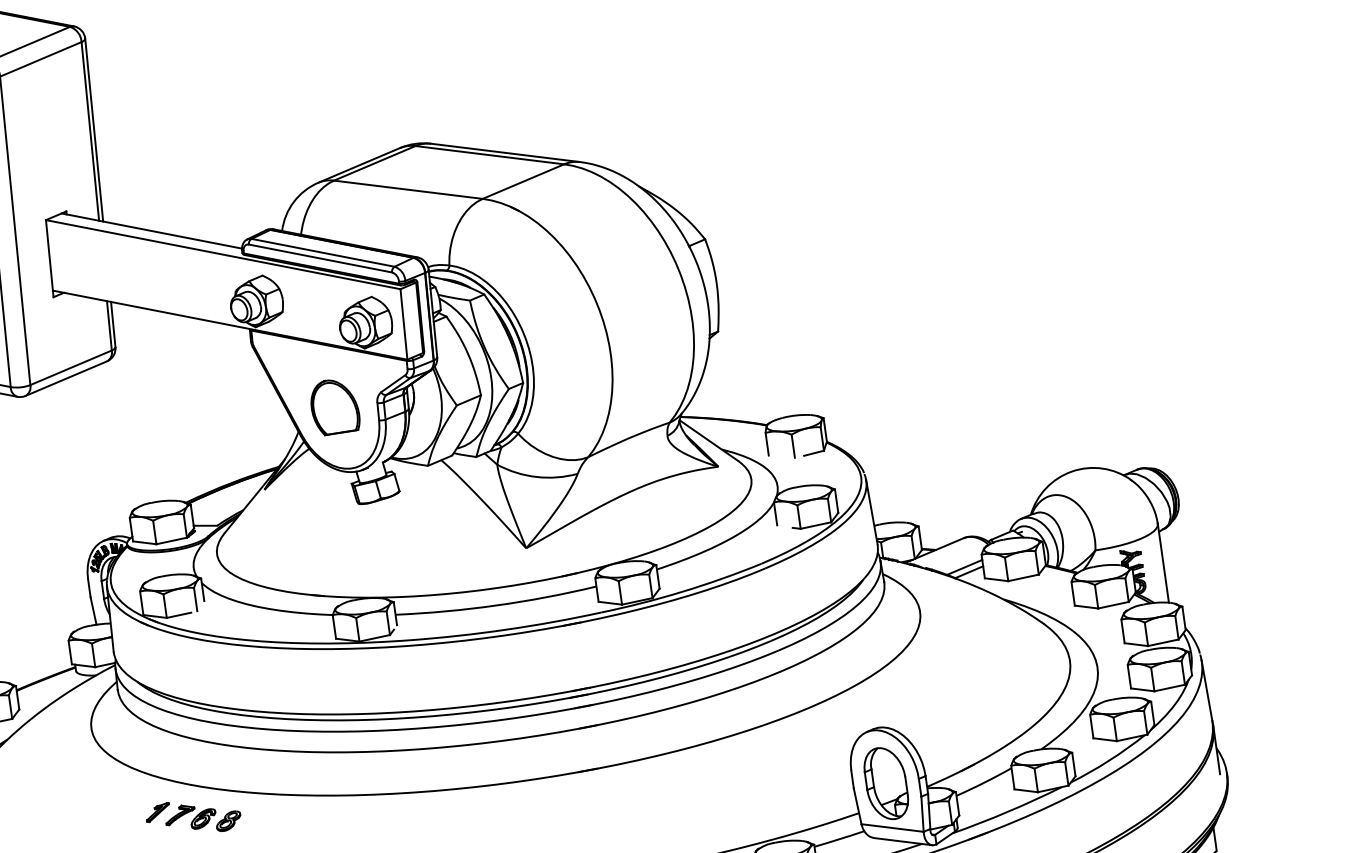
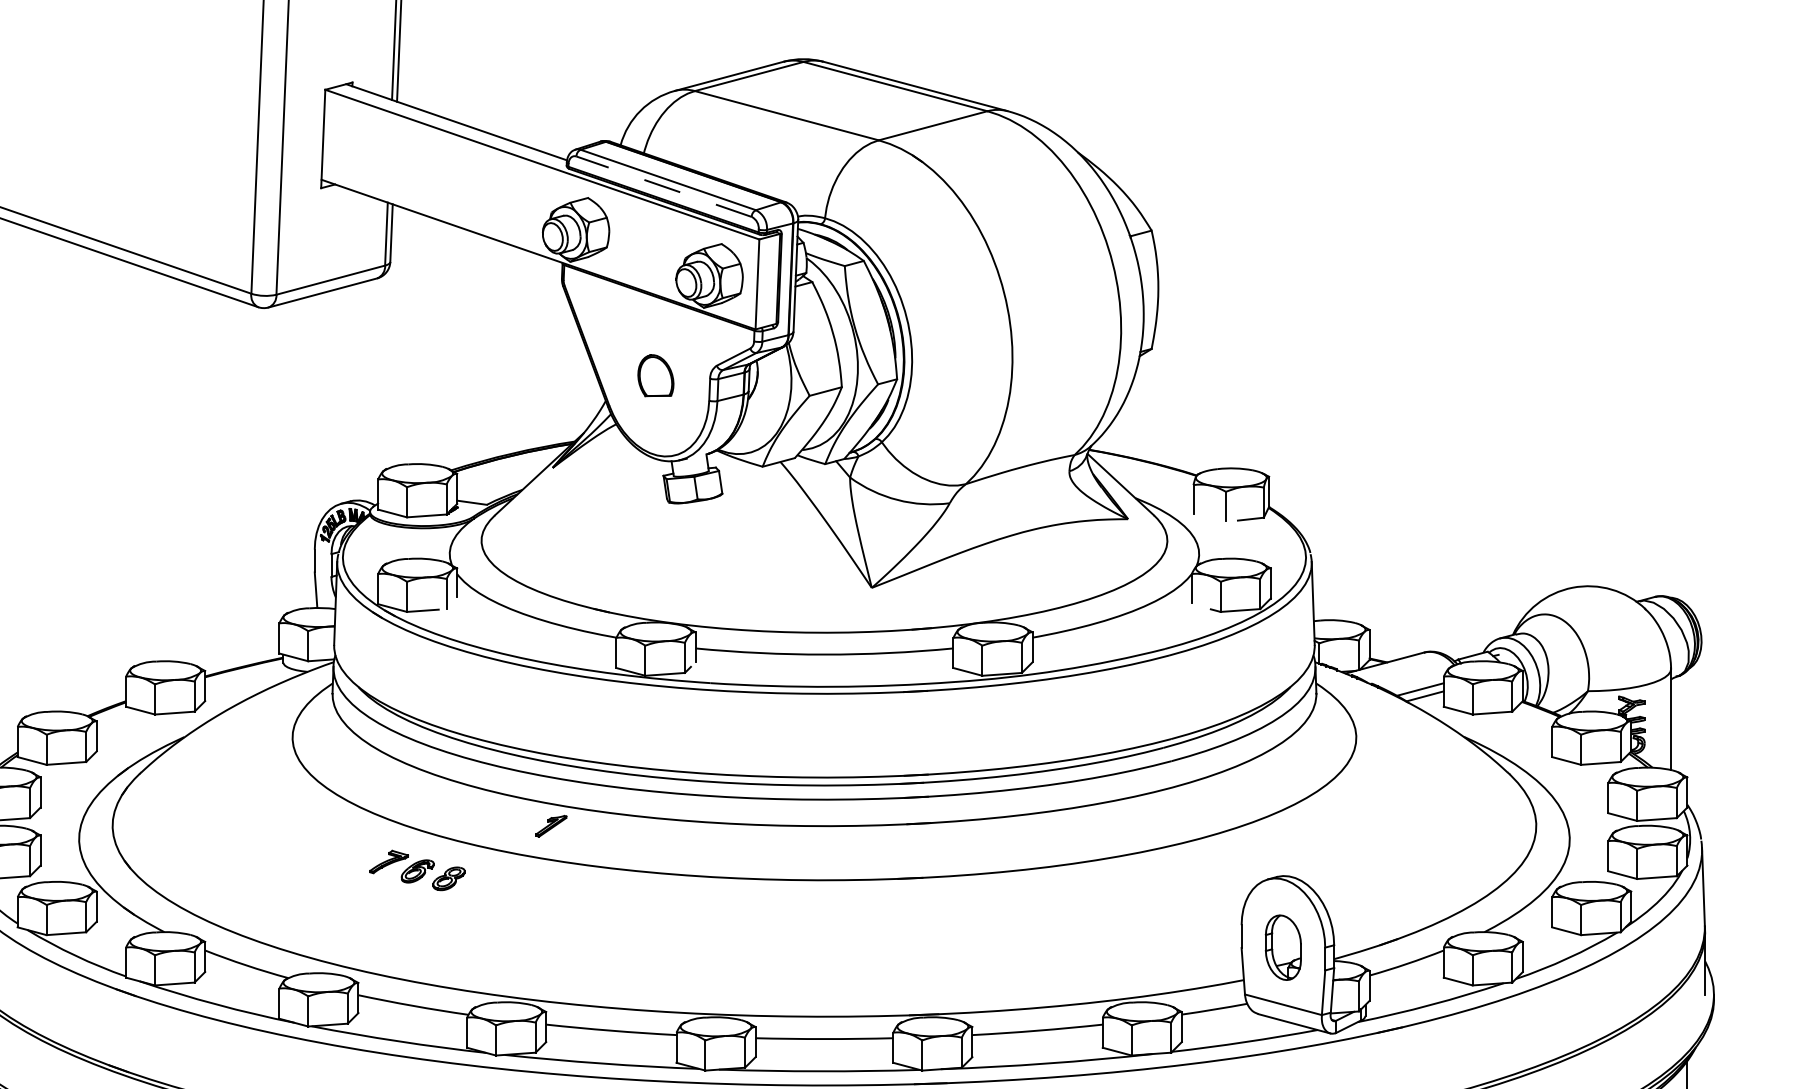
line: (320, 258) -> (664, 186), solid -> dashed
part: (334, 406) -> (655, 375), size x0.6
part: (886, 783) -> (1283, 947), size x0.7
part: (157, 811) -> (551, 825), moved

